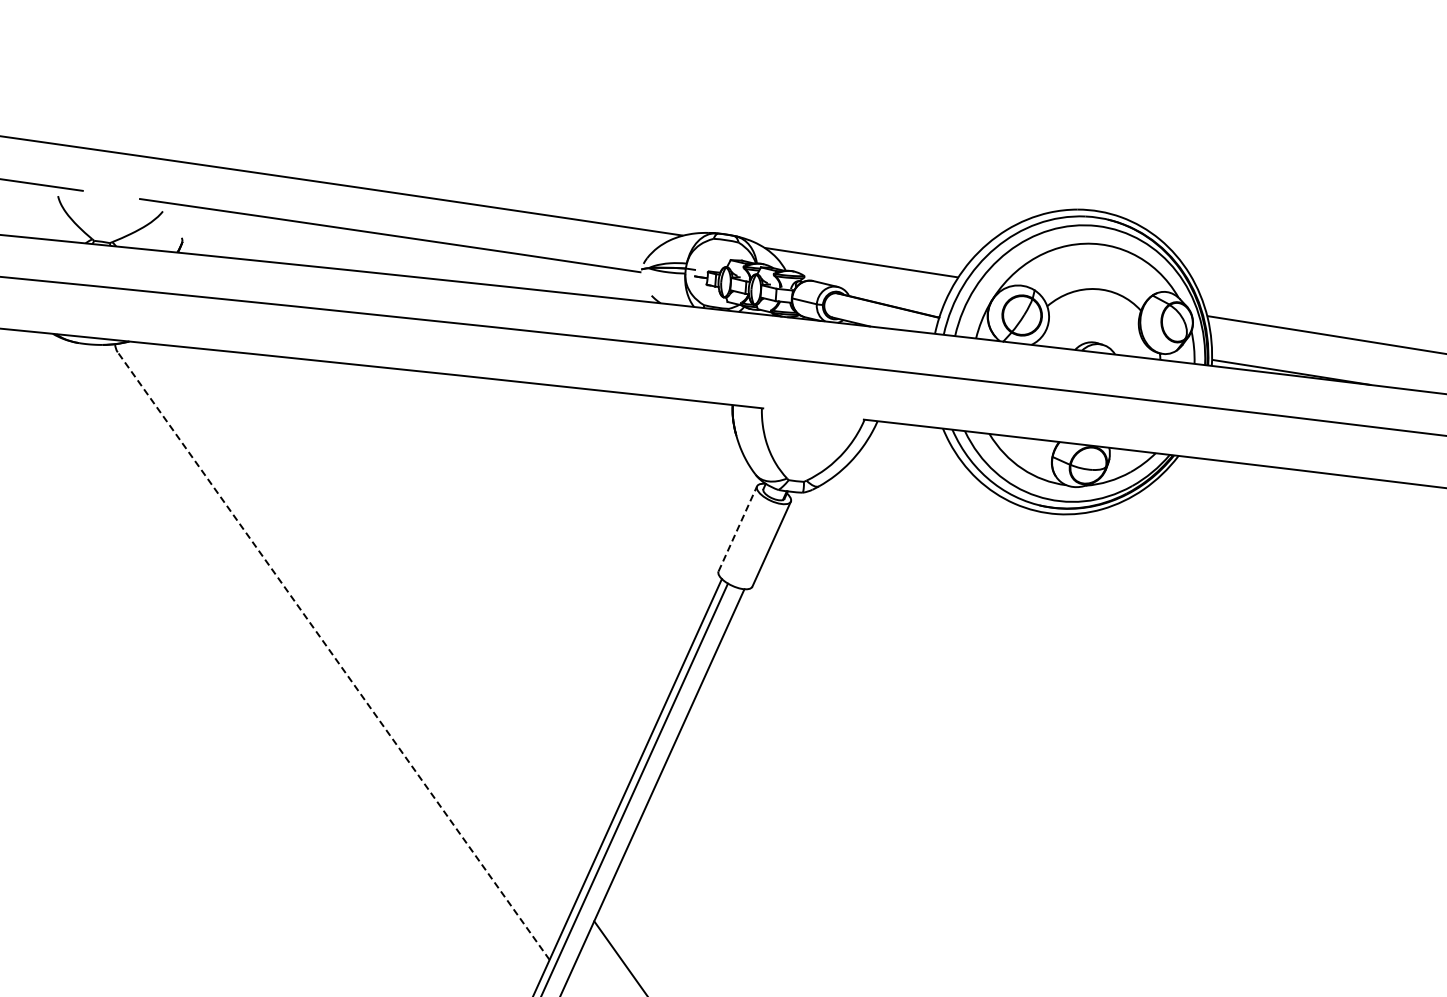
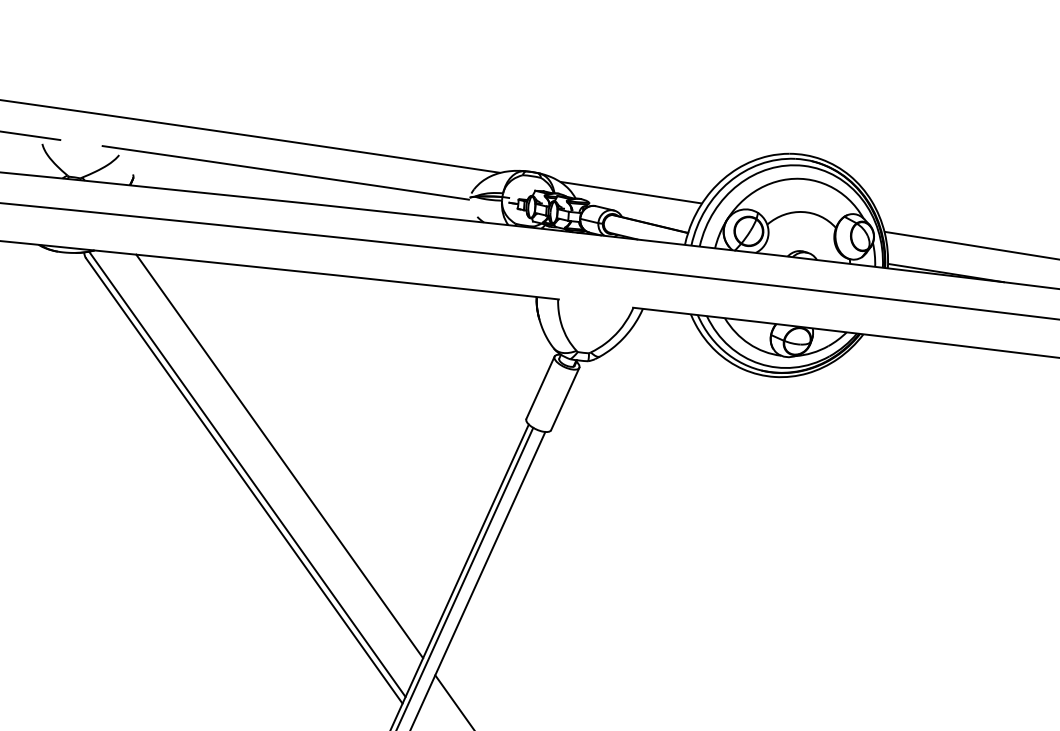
line: (737, 528) -> (540, 387), dashed -> solid
line: (381, 622) -> (279, 456), added
line: (337, 646) -> (247, 473), added
line: (333, 656) -> (244, 481), dashed -> solid

